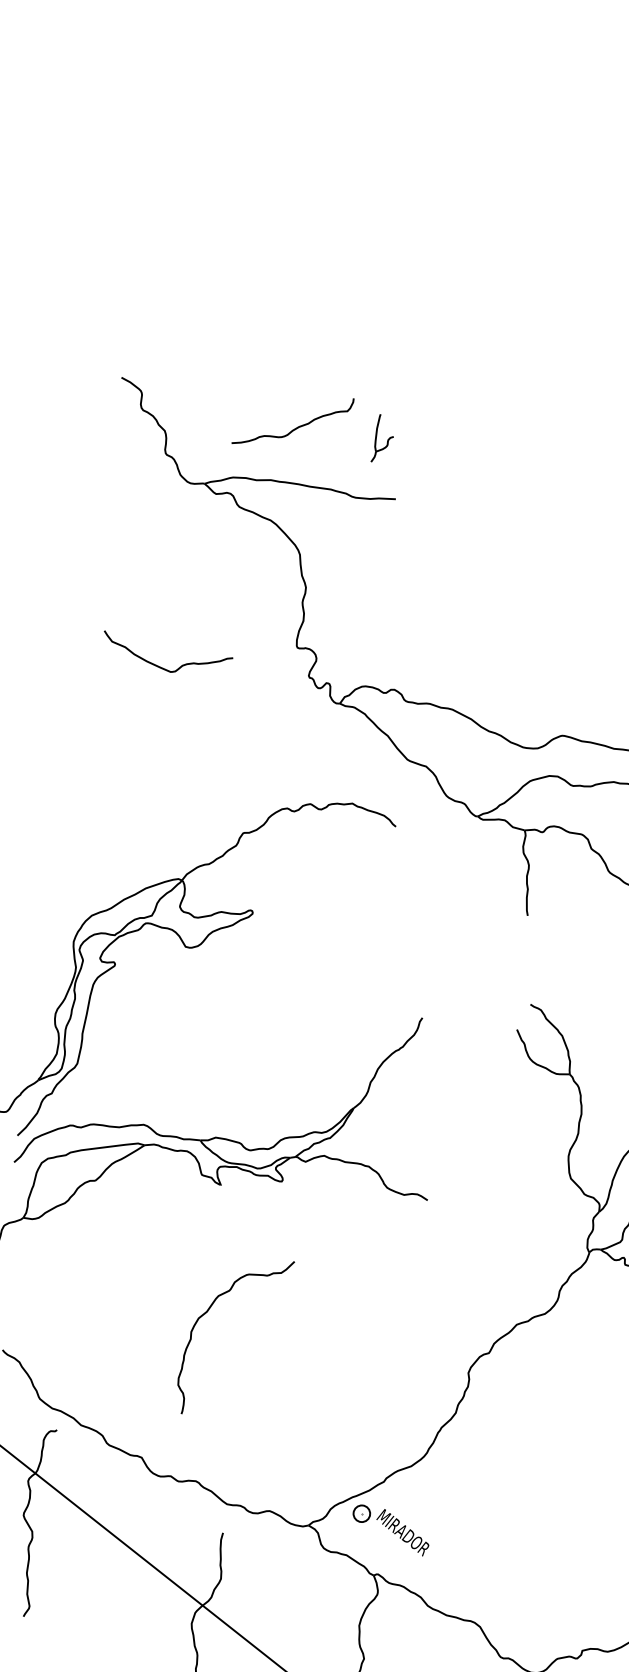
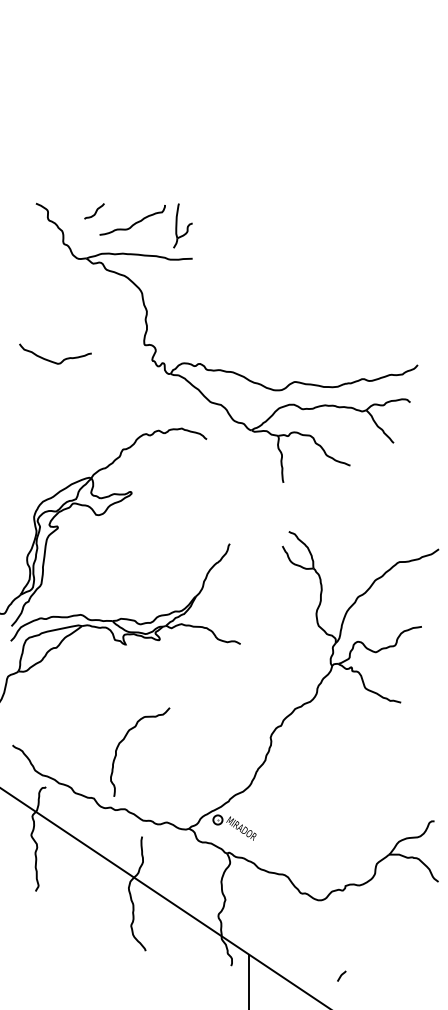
curve: (227, 400) -> (95, 211), added
part: (382, 437) -> (182, 225), size x1.67
curve: (159, 665) -> (51, 360), moved
curve: (210, 1310) -> (125, 738), moved

